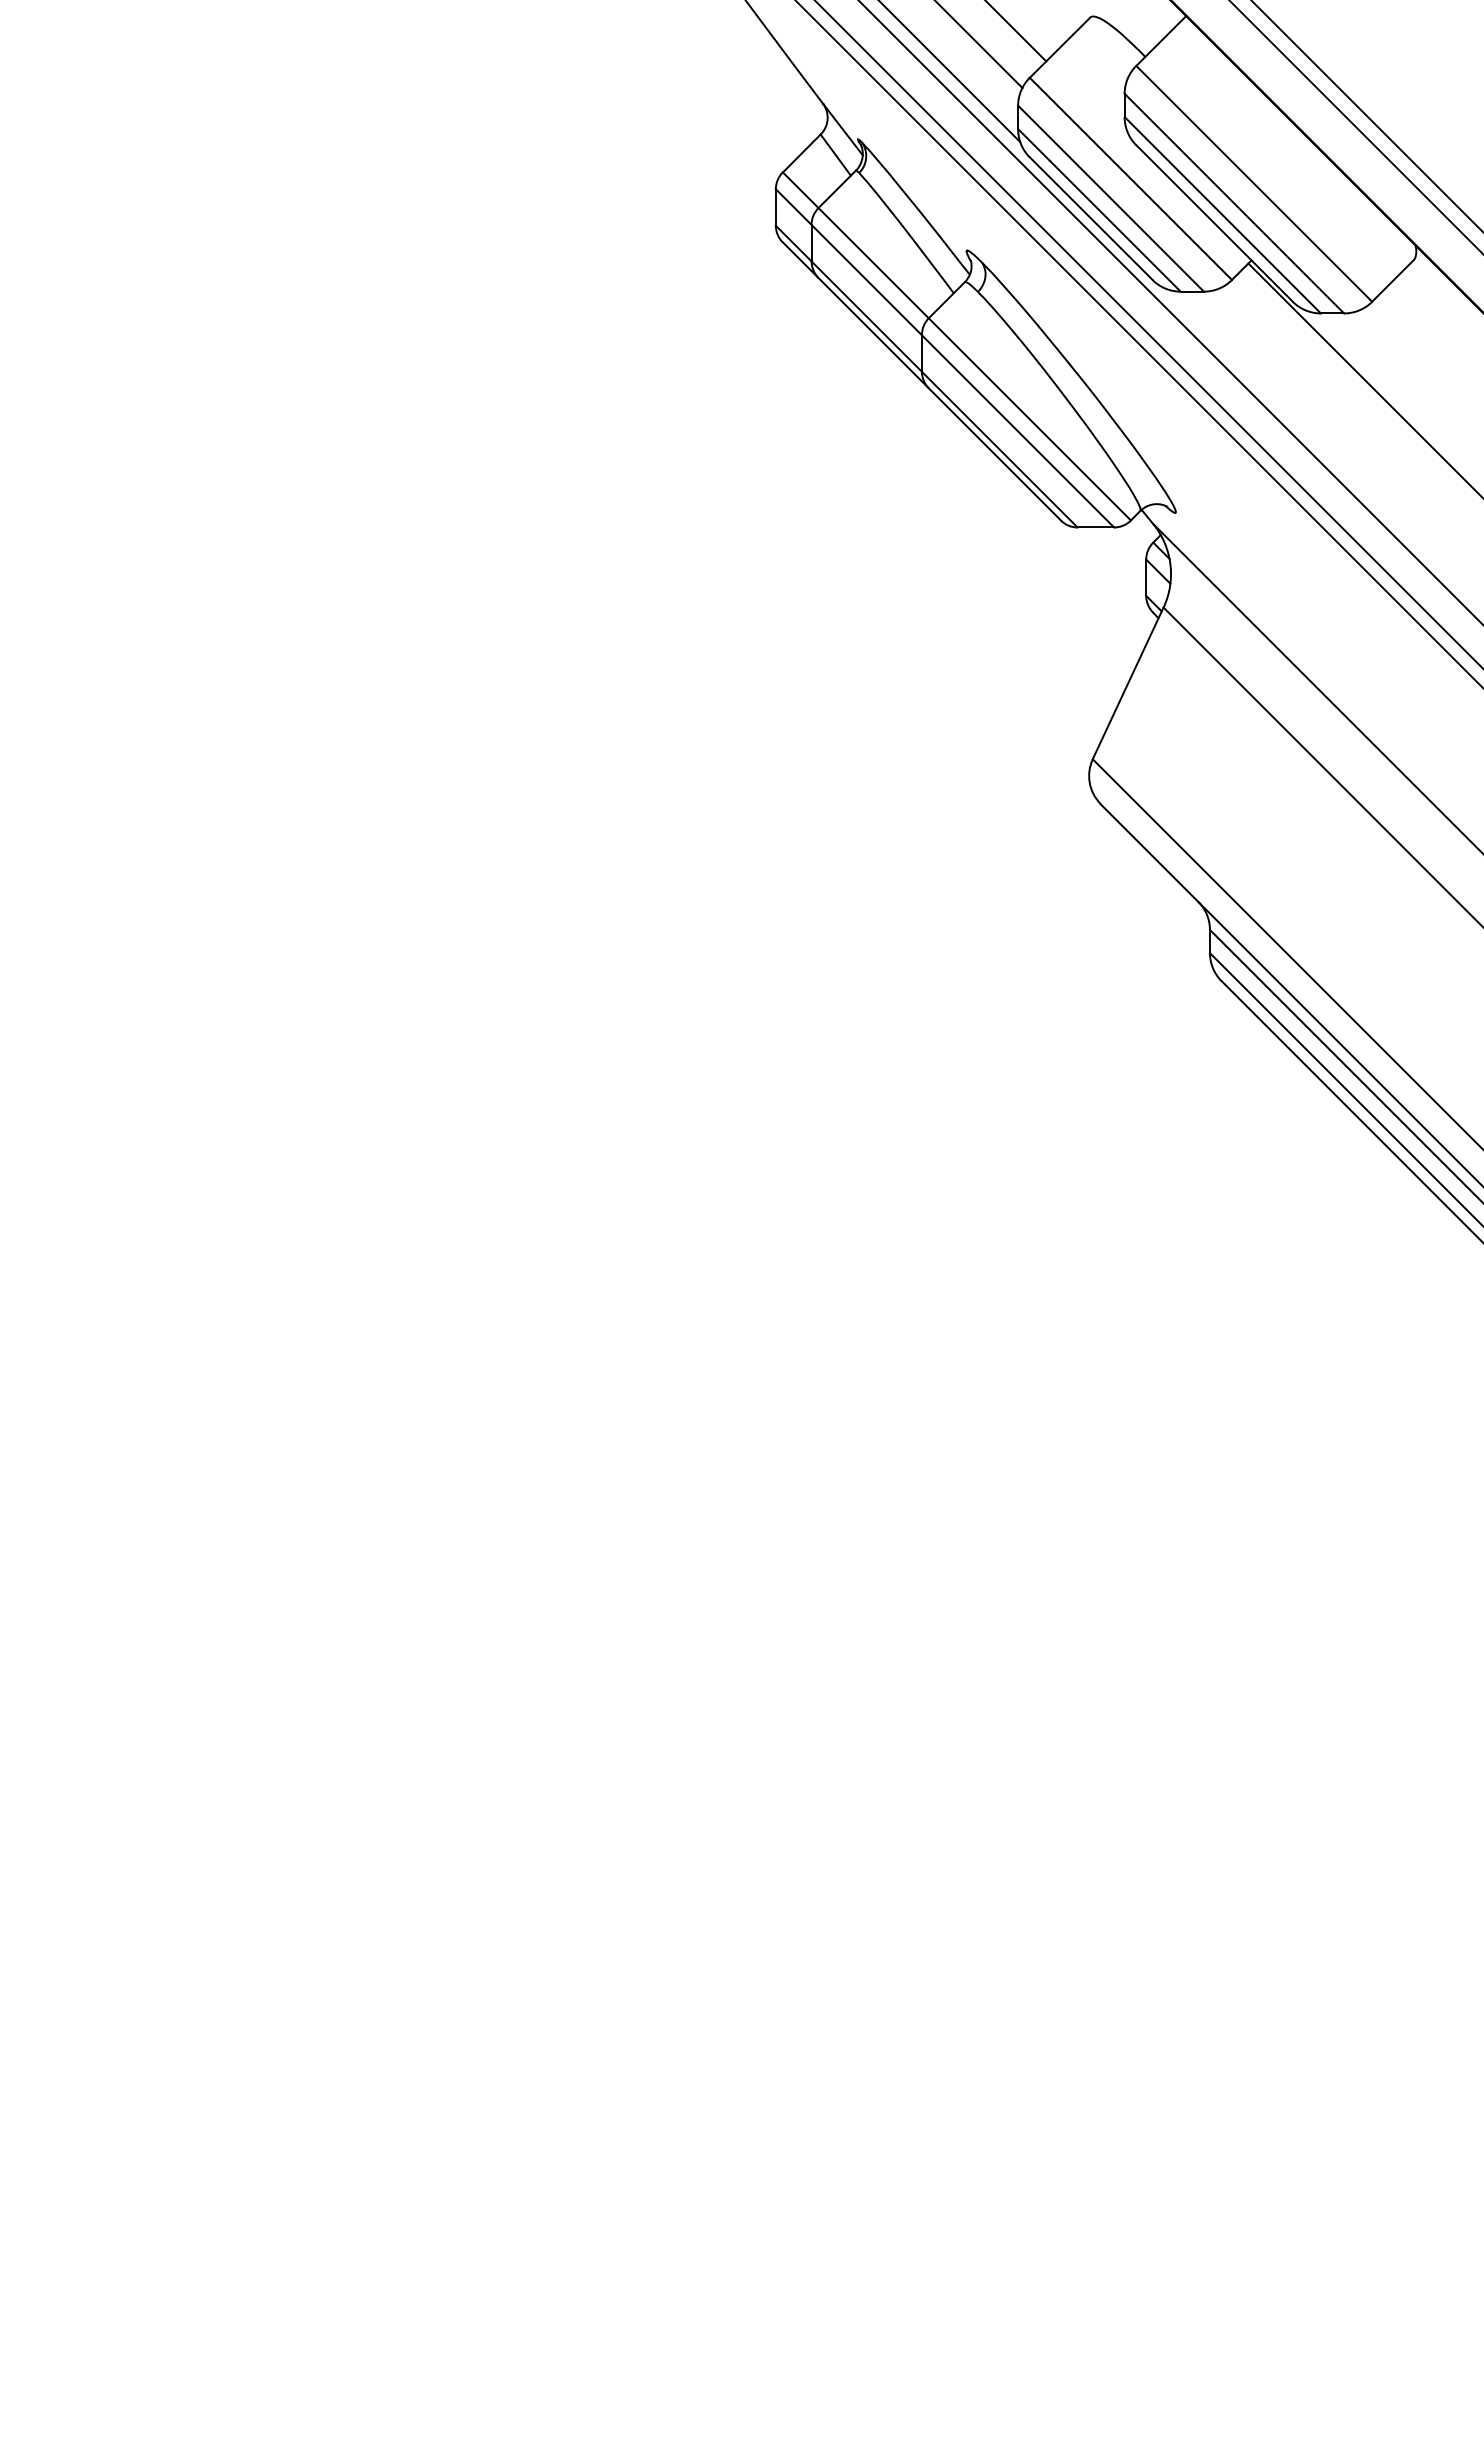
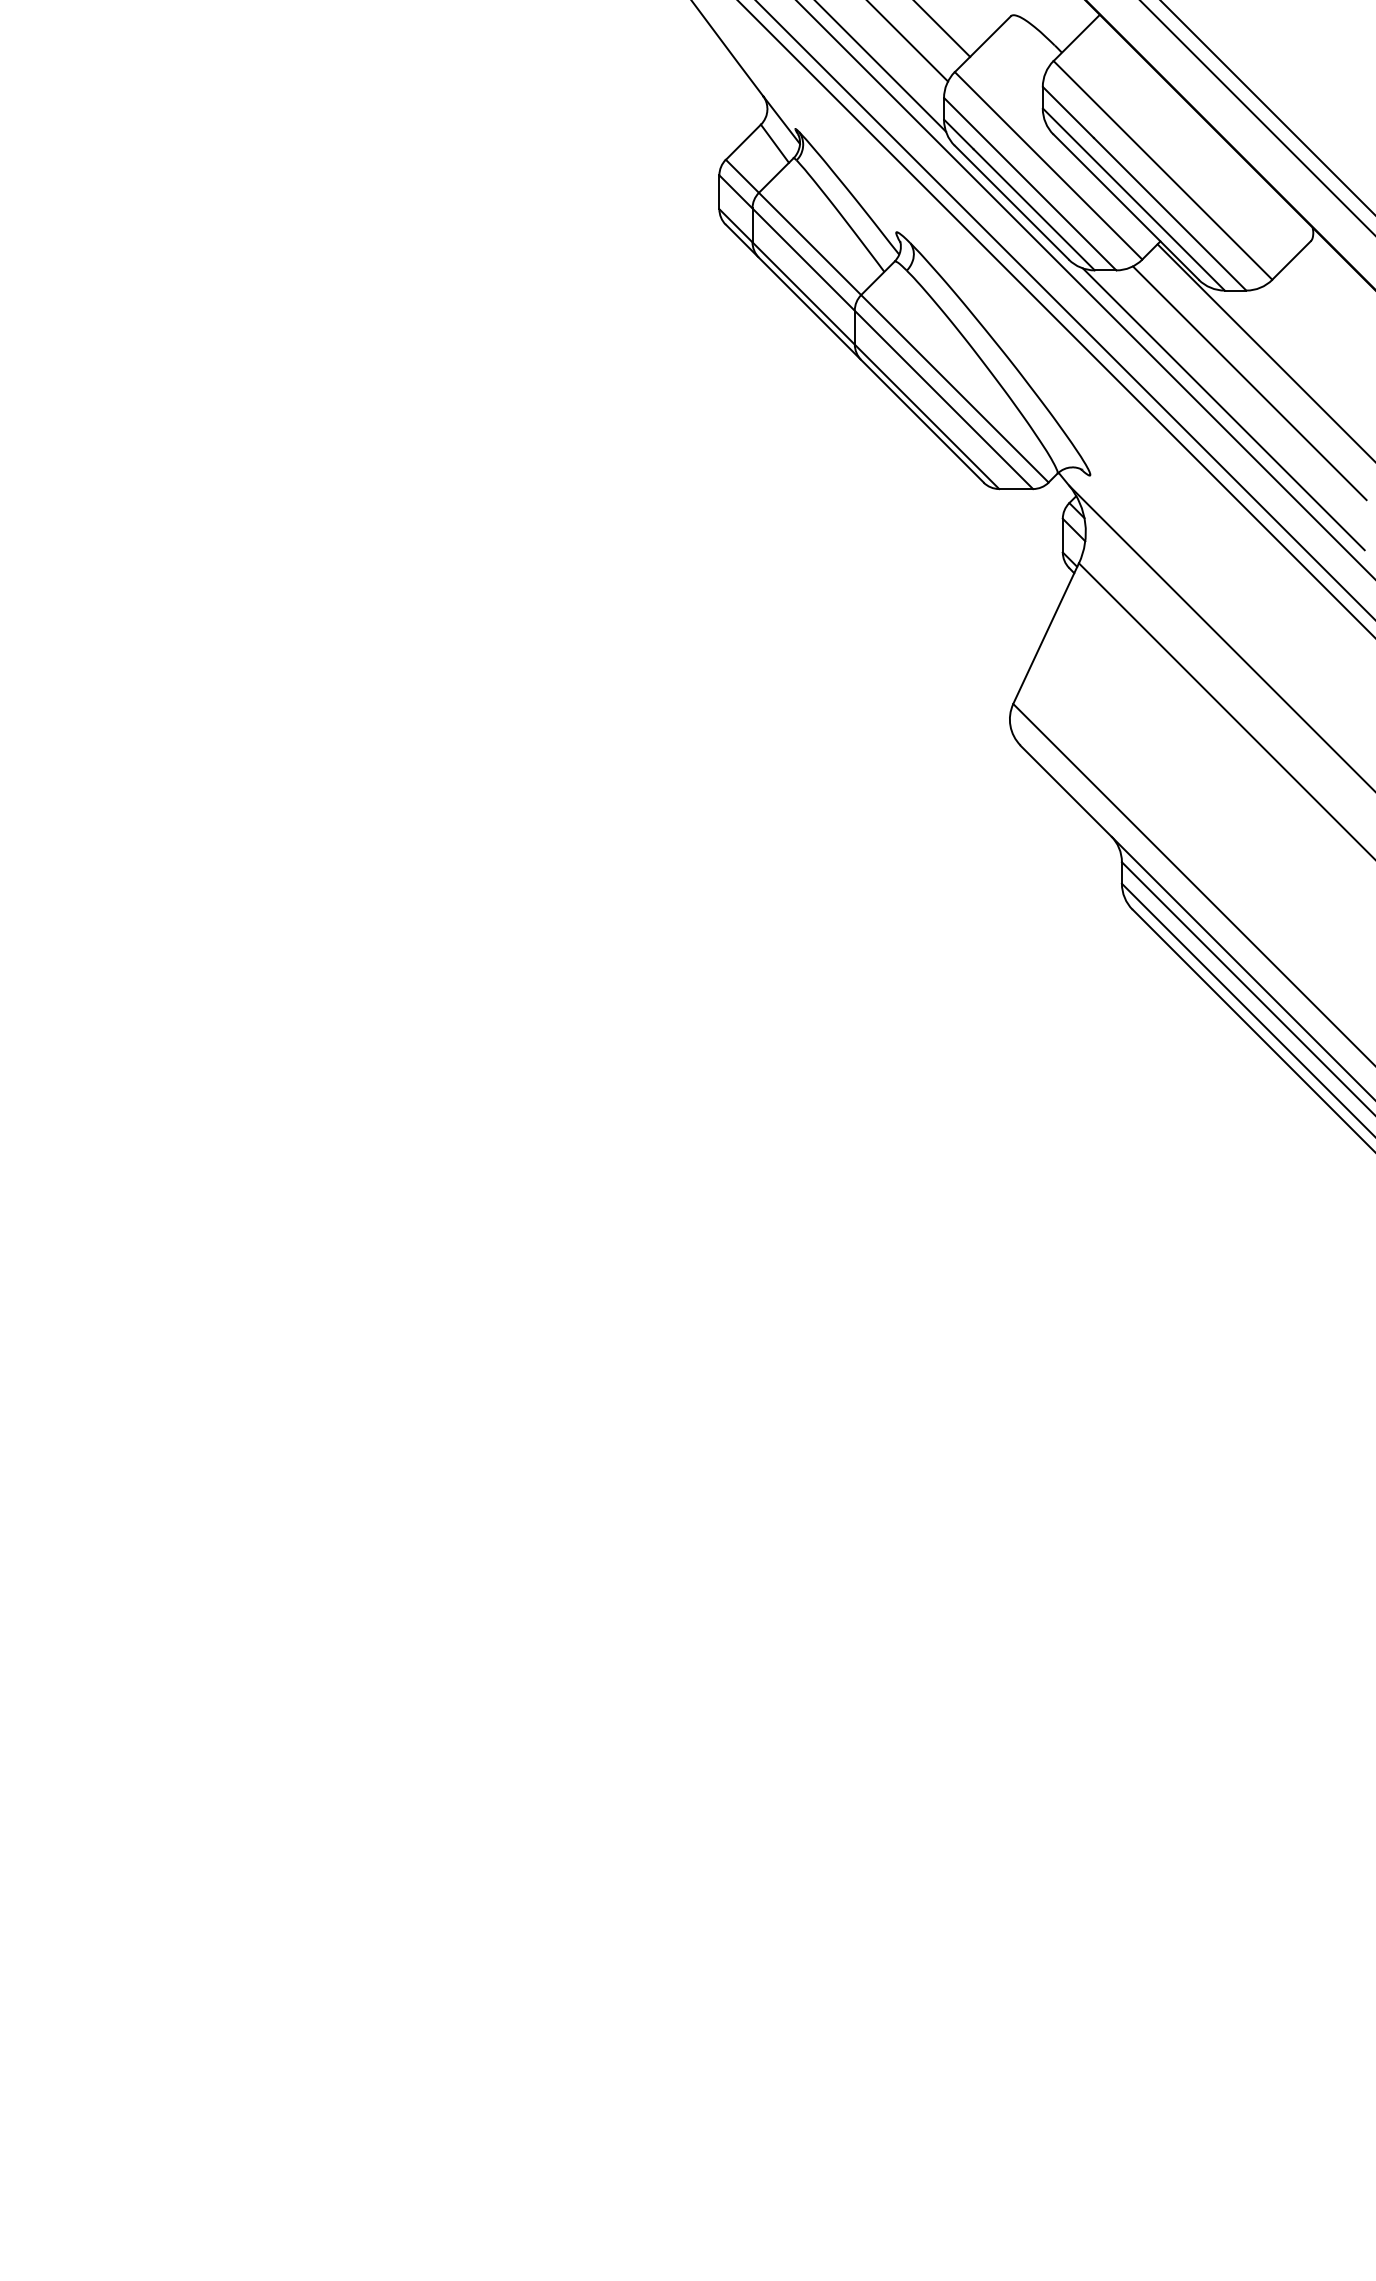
line: (1347, 413) -> (1249, 383), added
line: (1319, 441) -> (1223, 409), added

